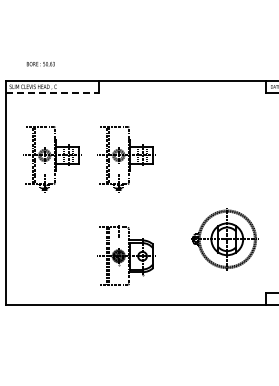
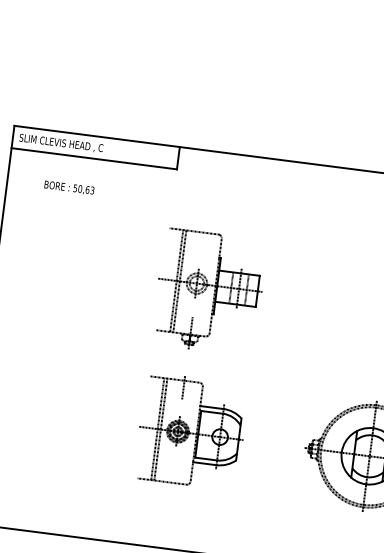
text: (40, 64) -> (68, 188), moved
line: (52, 93) -> (93, 159), dashed -> solid
part: (52, 159) -> (79, 275), removed
part: (126, 255) -> (191, 432), moved

